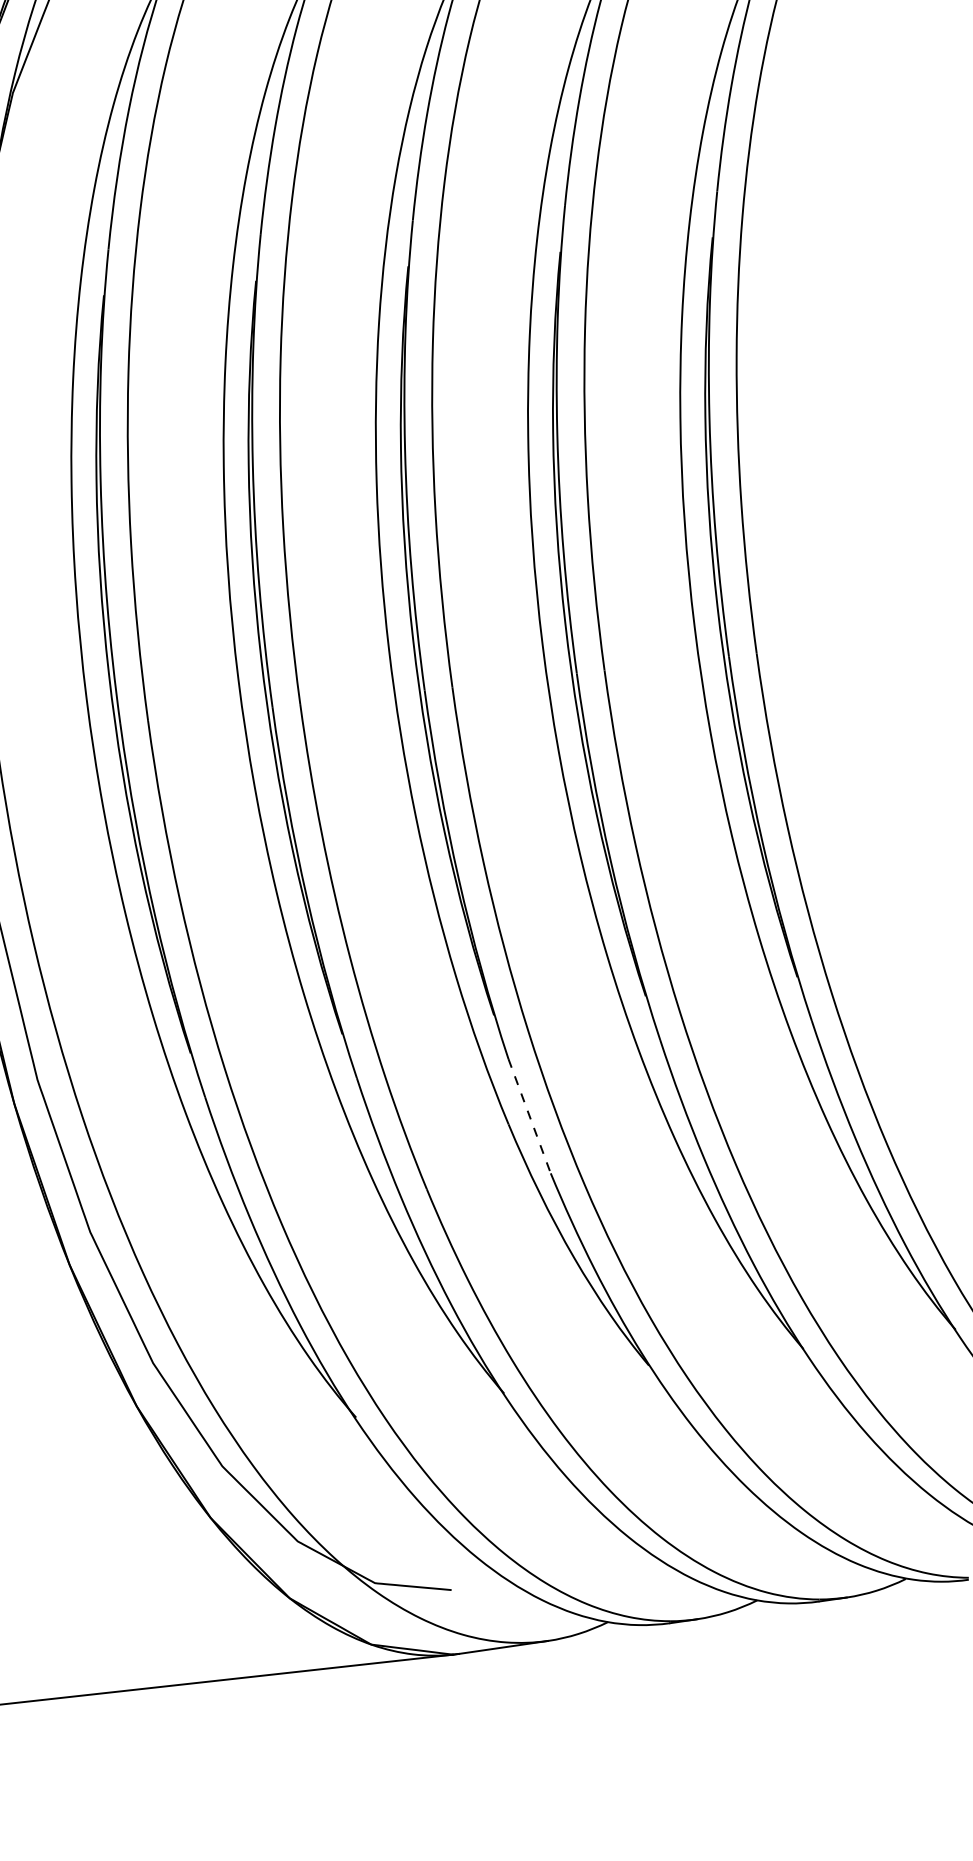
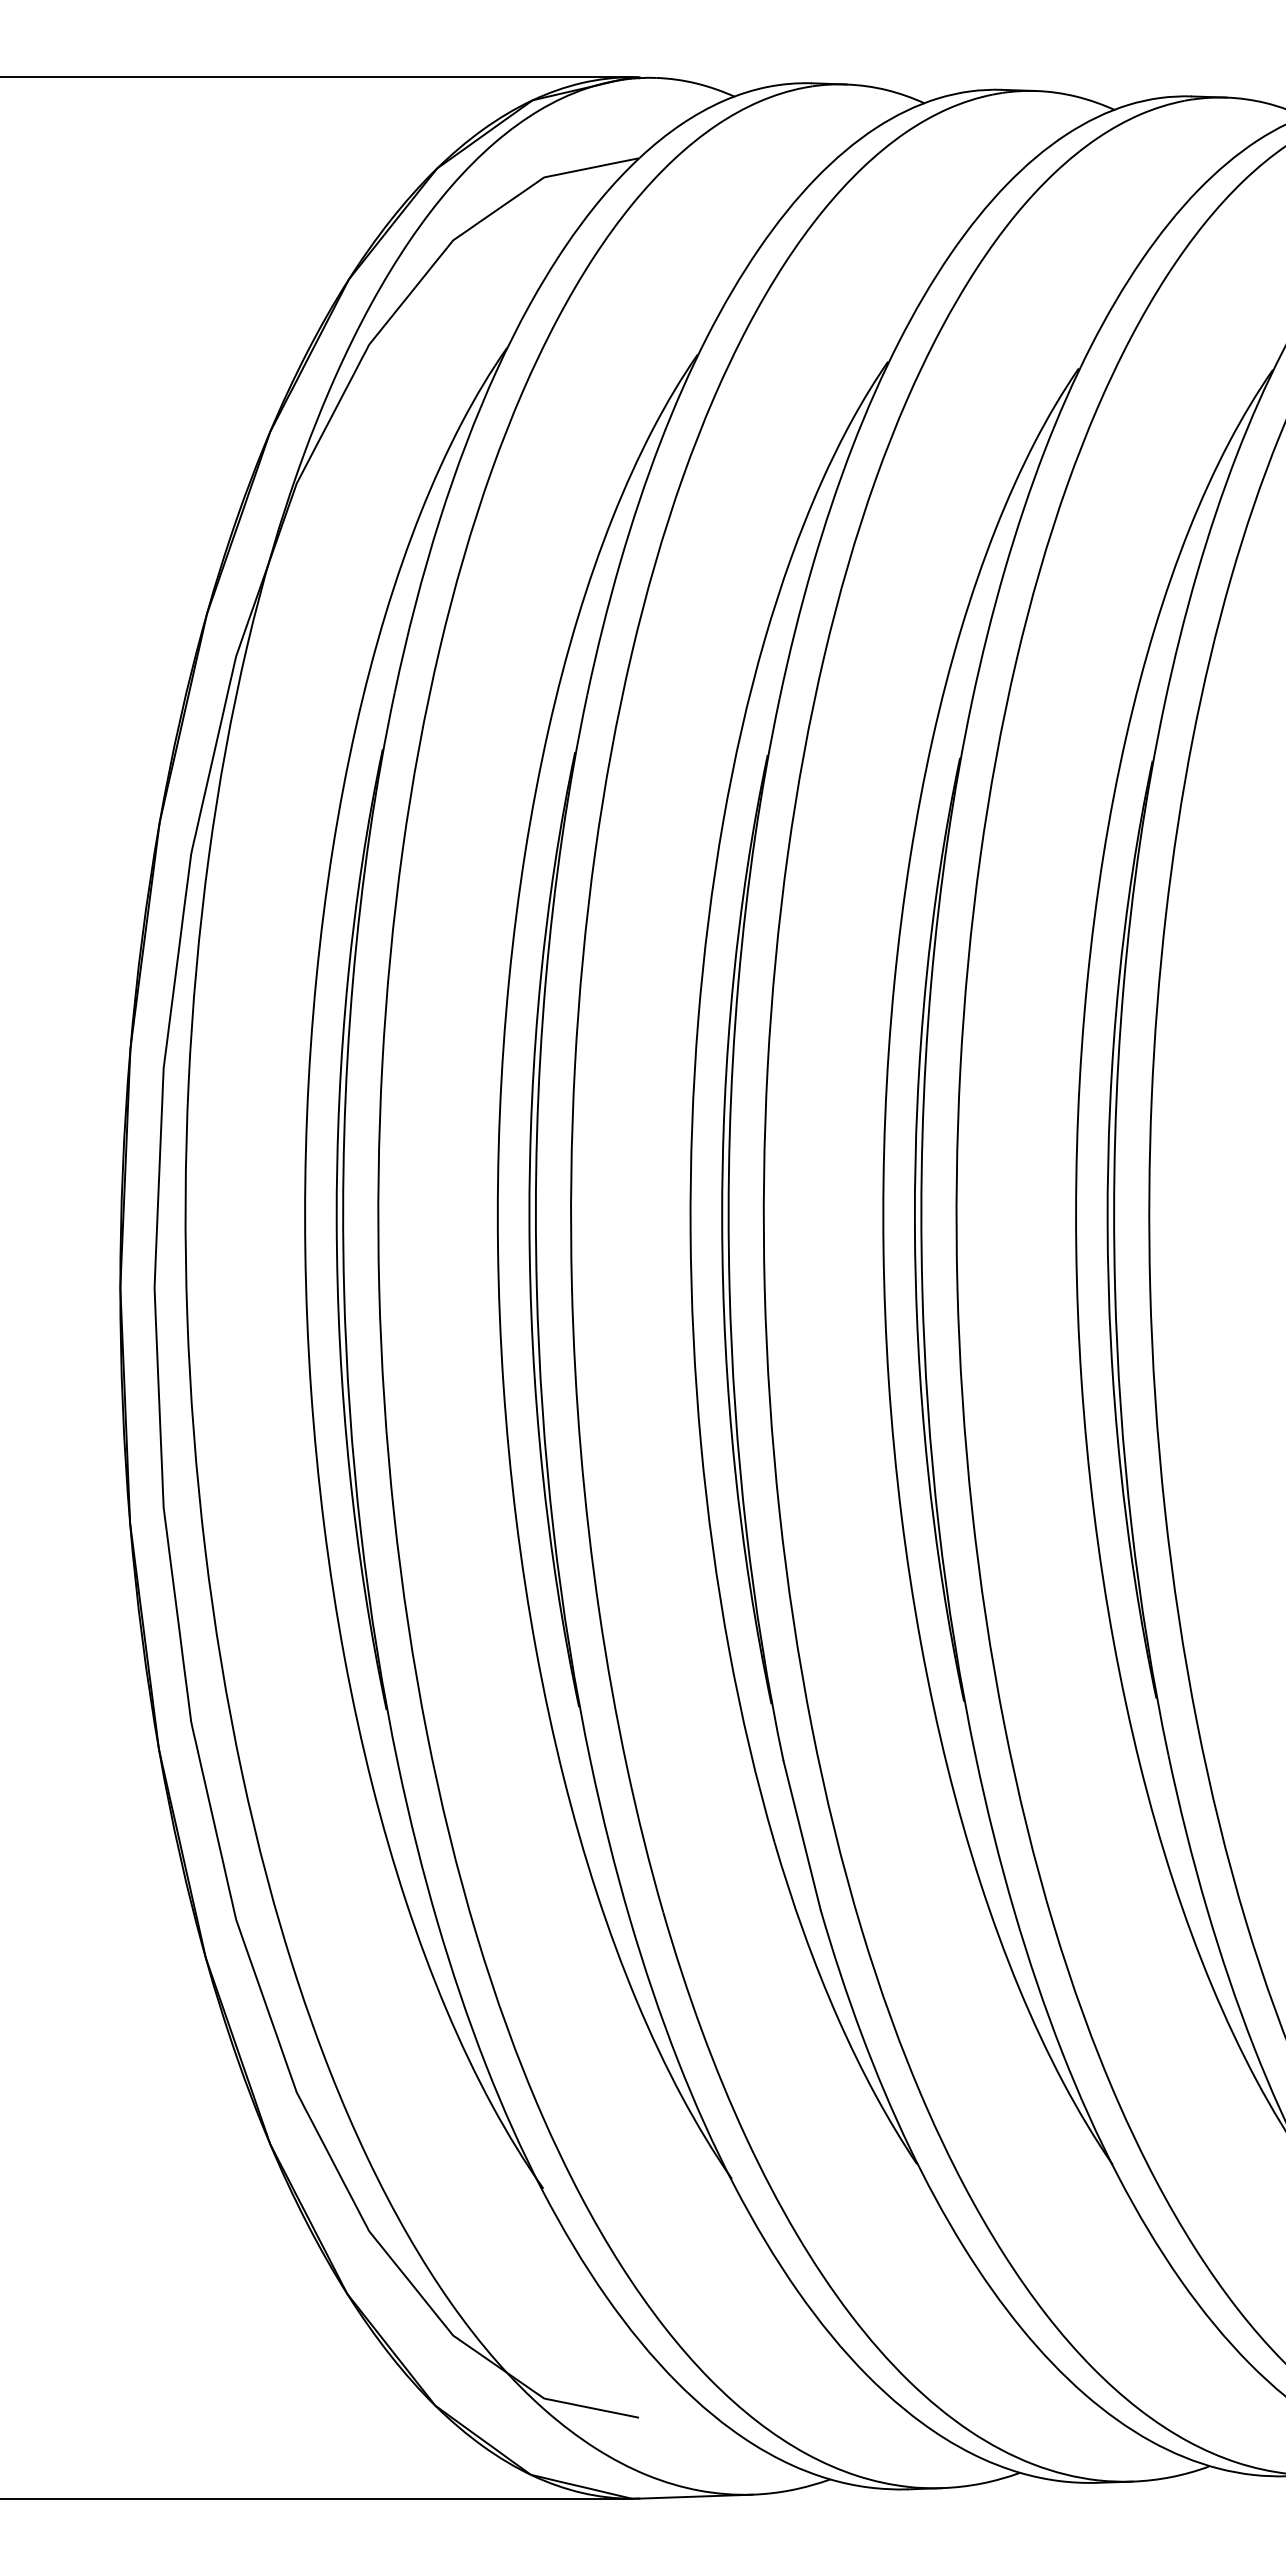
line: (529, 1116) -> (802, 1835), dashed -> solid

